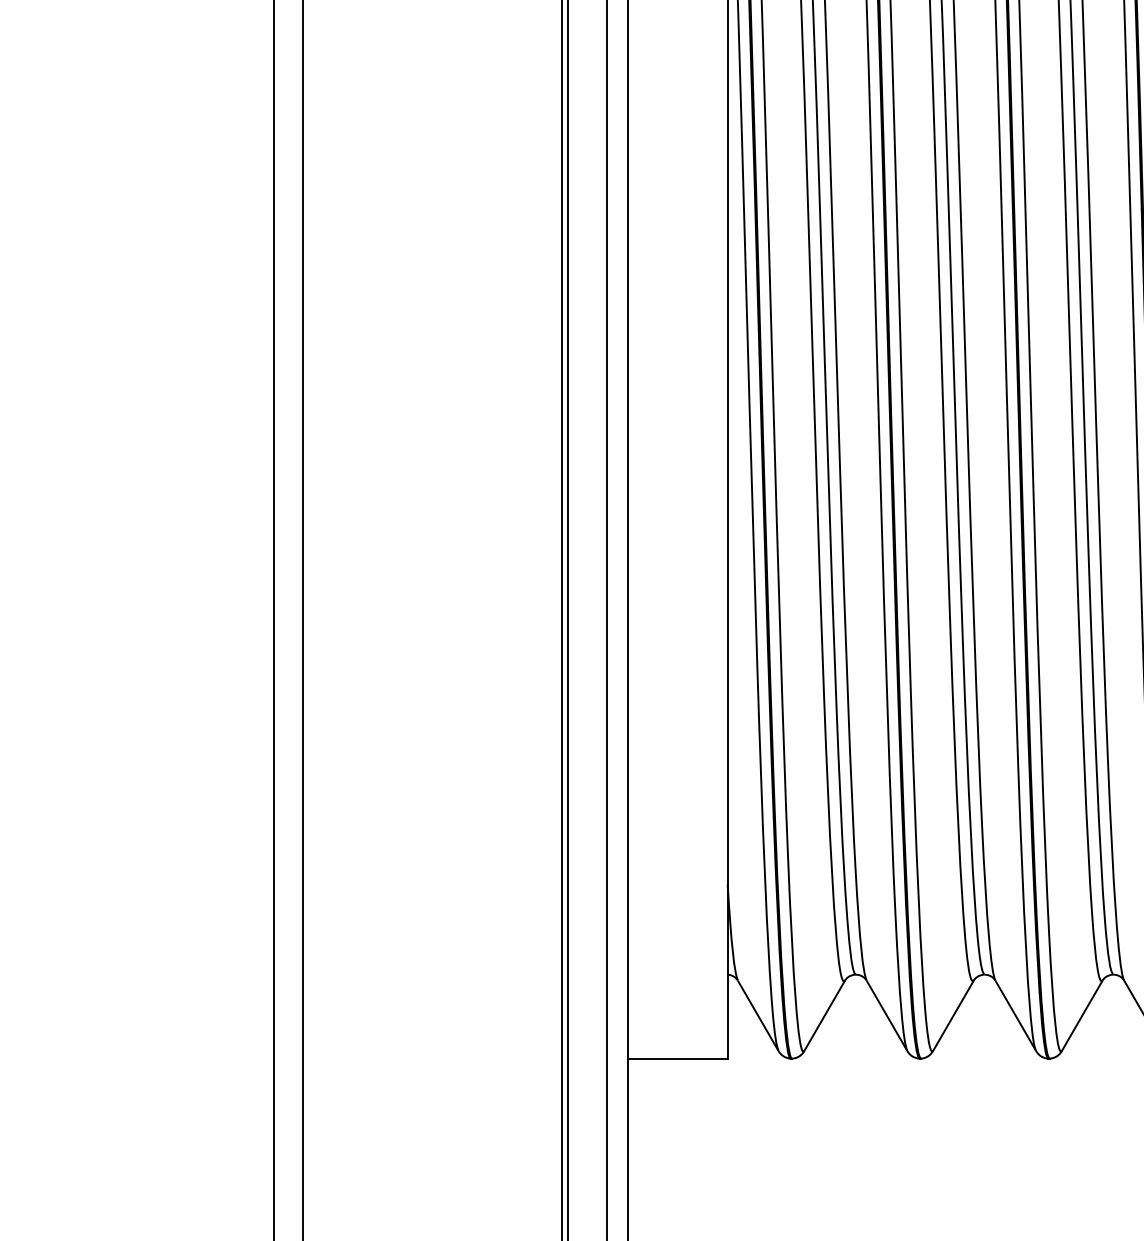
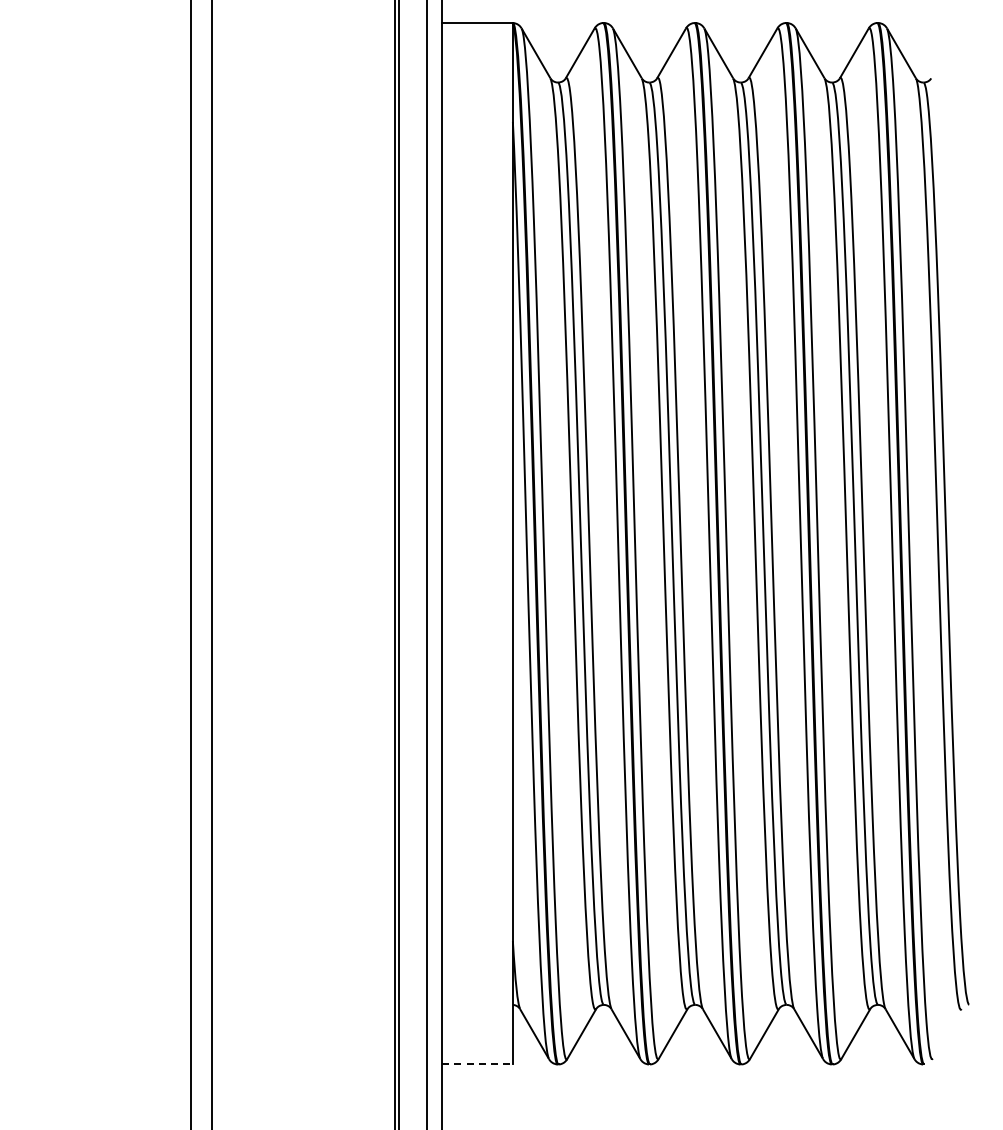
line: (679, 1058) -> (478, 1064), solid -> dashed

